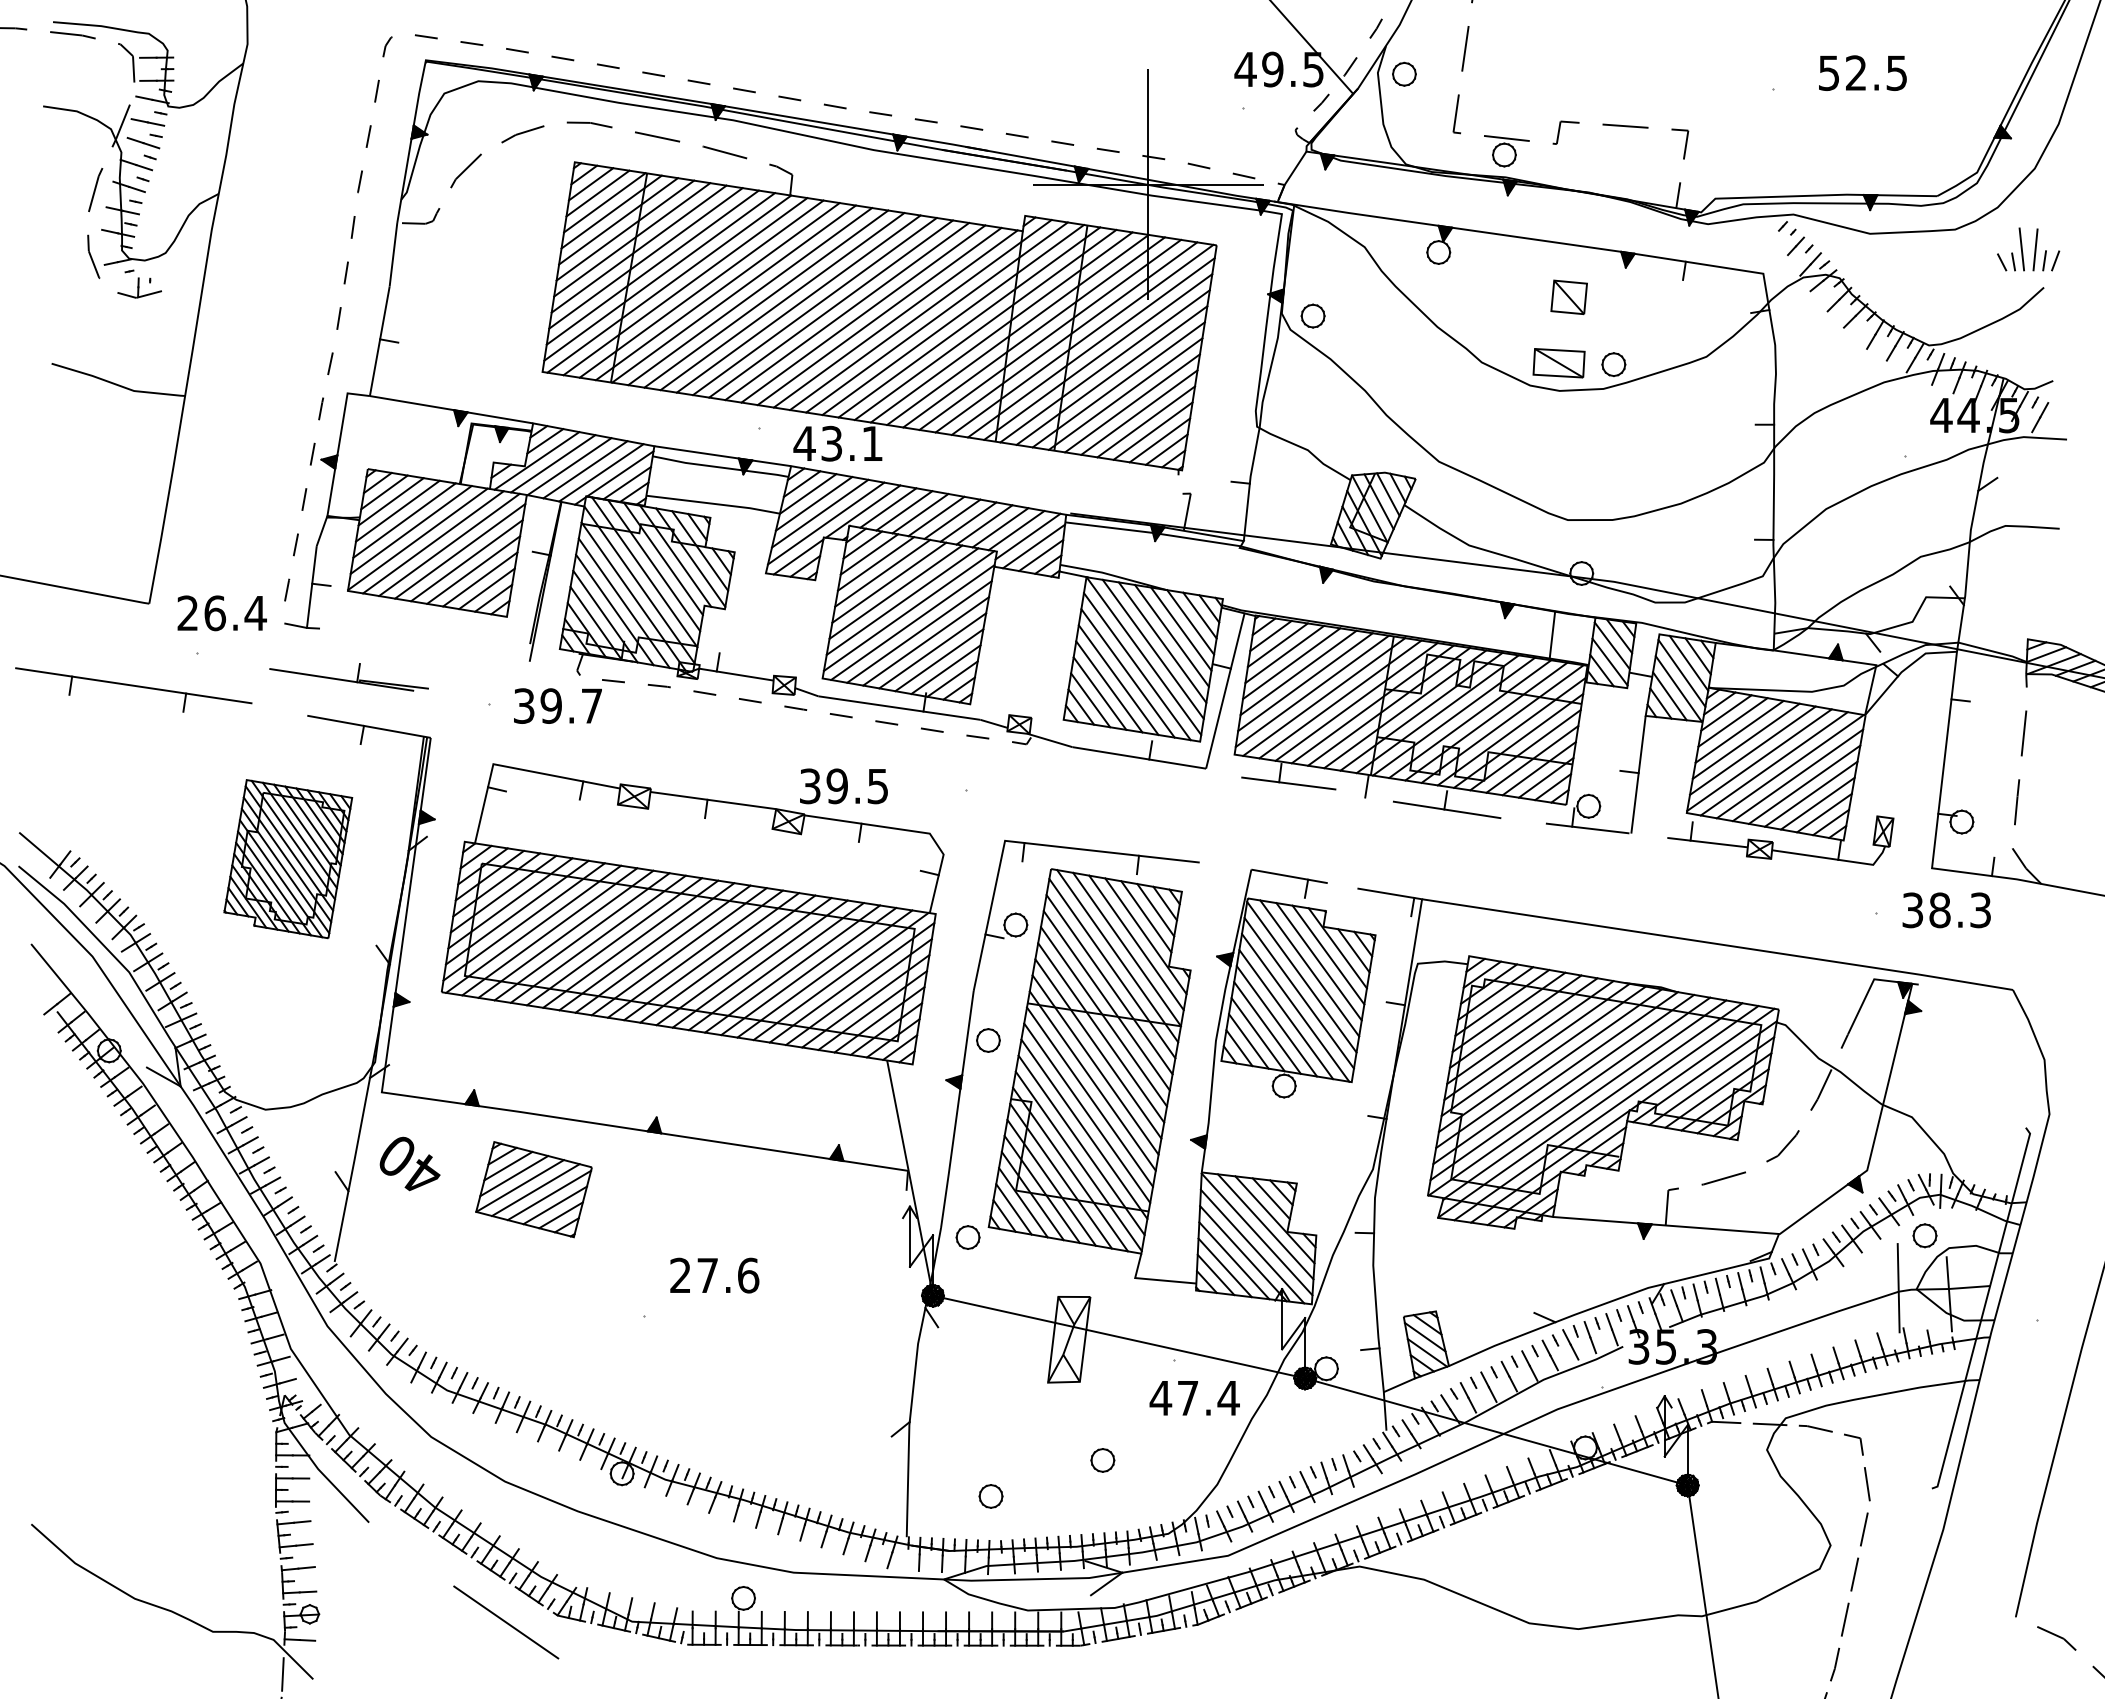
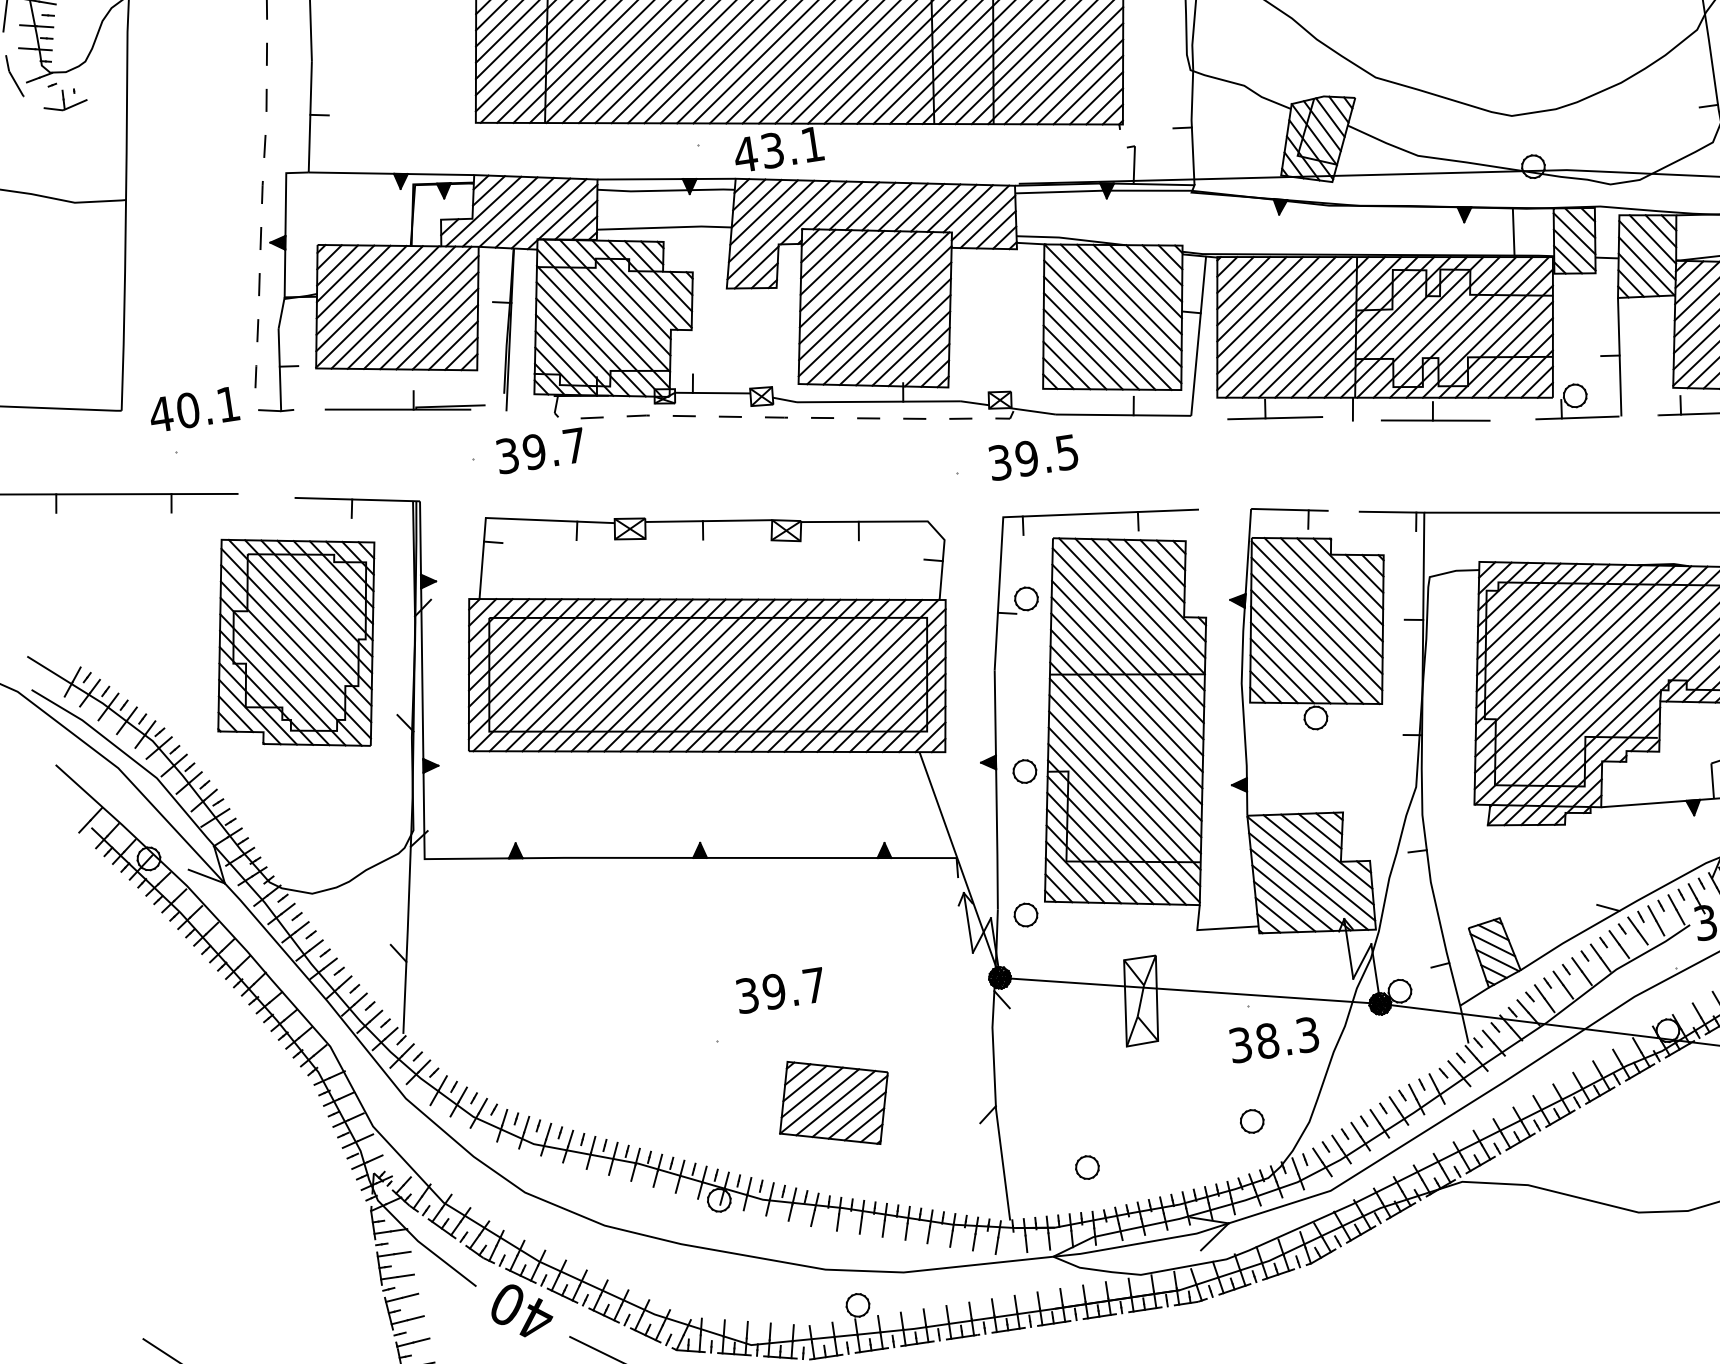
text: (221, 613) -> (194, 409), 26.4 -> 40.1
part: (348, 677) -> (404, 406), moved
text: (843, 786) -> (1033, 457), moved
part: (288, 858) -> (297, 641), size x1.43
part: (988, 1040) -> (1024, 771), moved
text: (409, 1163) -> (520, 1309), moved
part: (533, 1189) -> (833, 1102), moved
text: (714, 1275) -> (780, 990), 27.6 -> 39.7
text: (1194, 1398) -> (1273, 1040), 47.4 -> 38.3
part: (1102, 1460) -> (1251, 1121), moved

